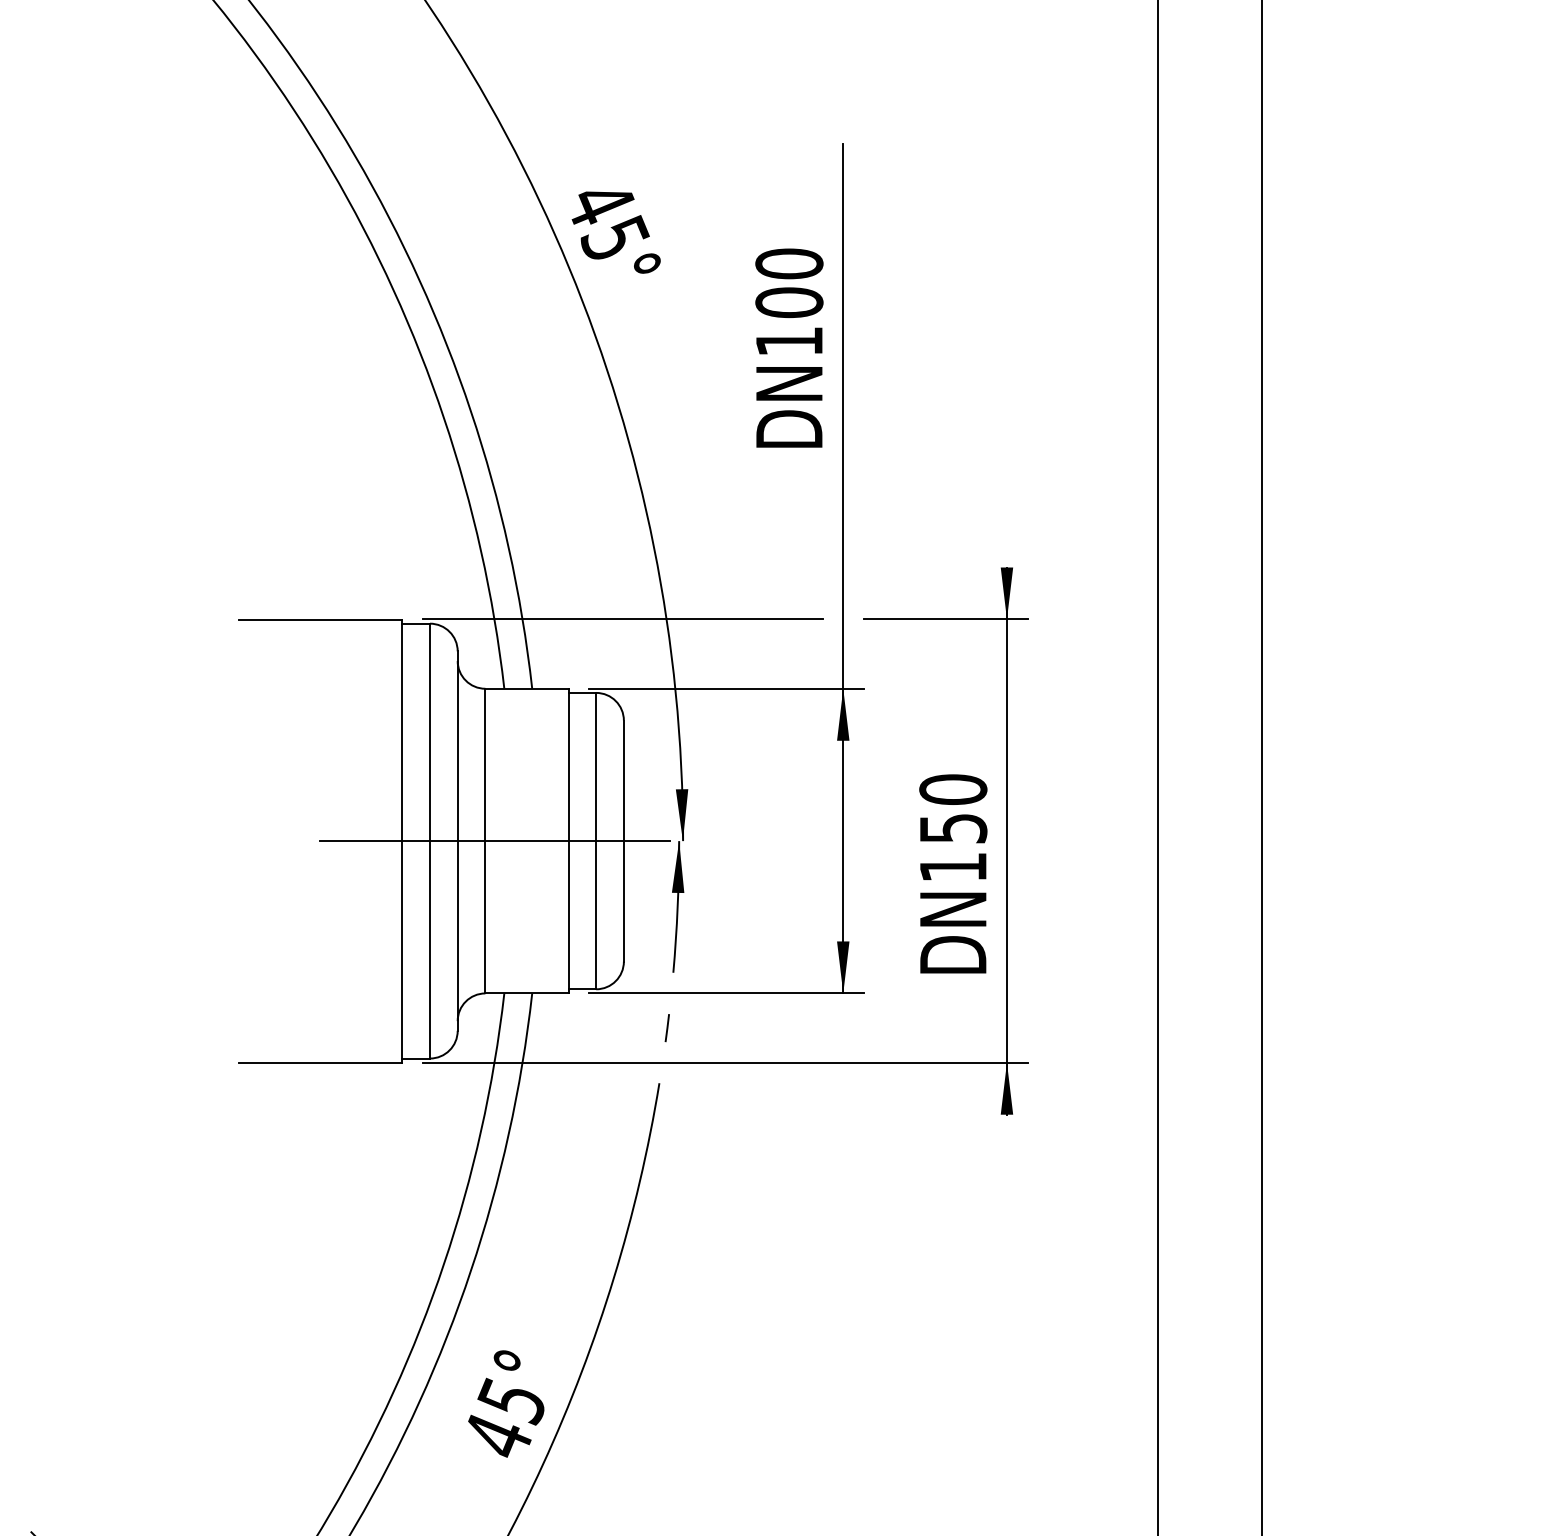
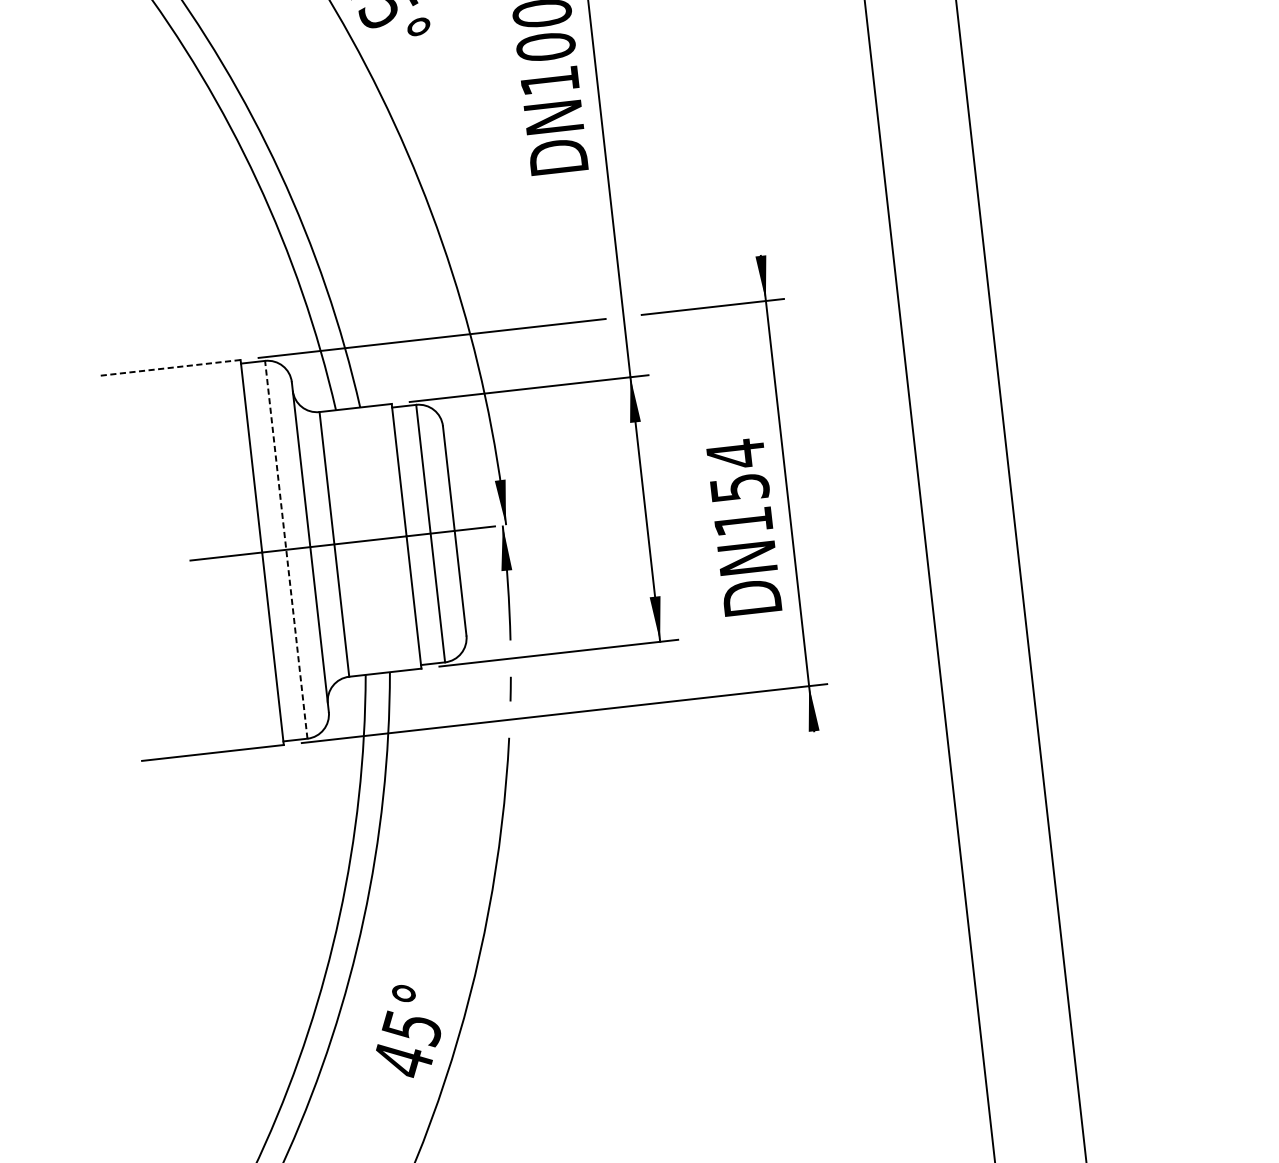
line: (320, 619) -> (169, 367), solid -> dashed
text: (953, 789) -> (736, 453), DN150 -> DN154
line: (430, 840) -> (286, 549), solid -> dashed

